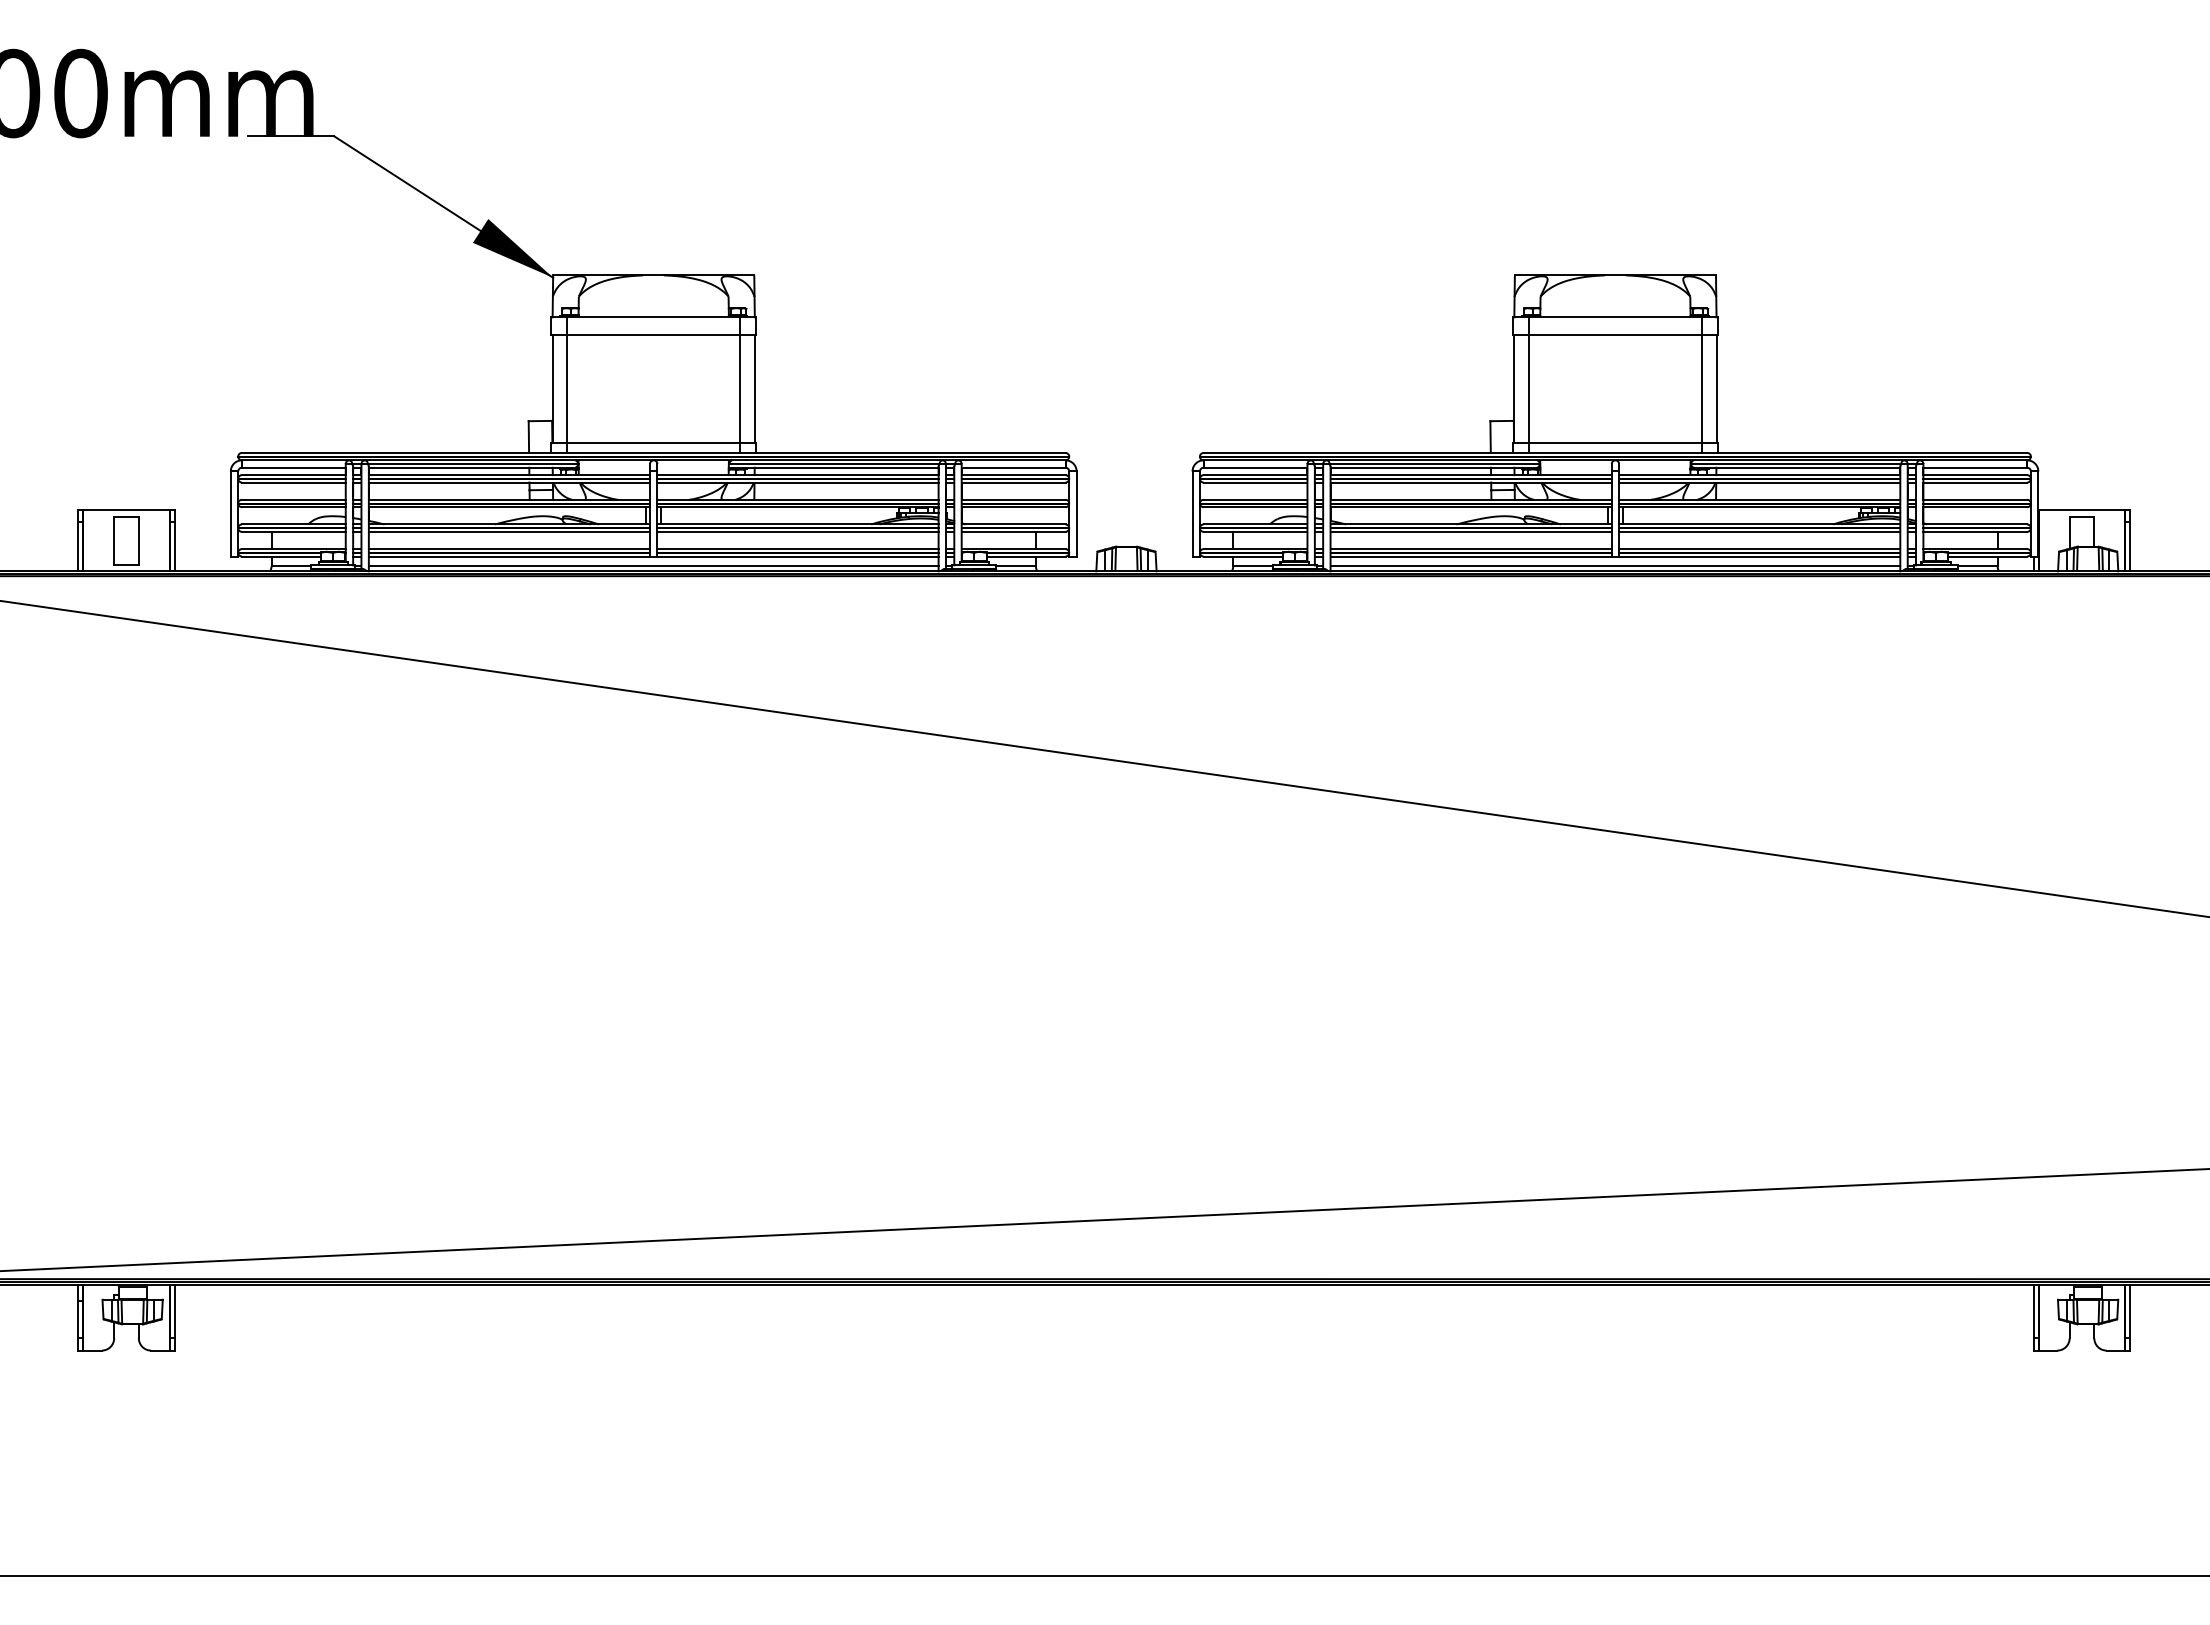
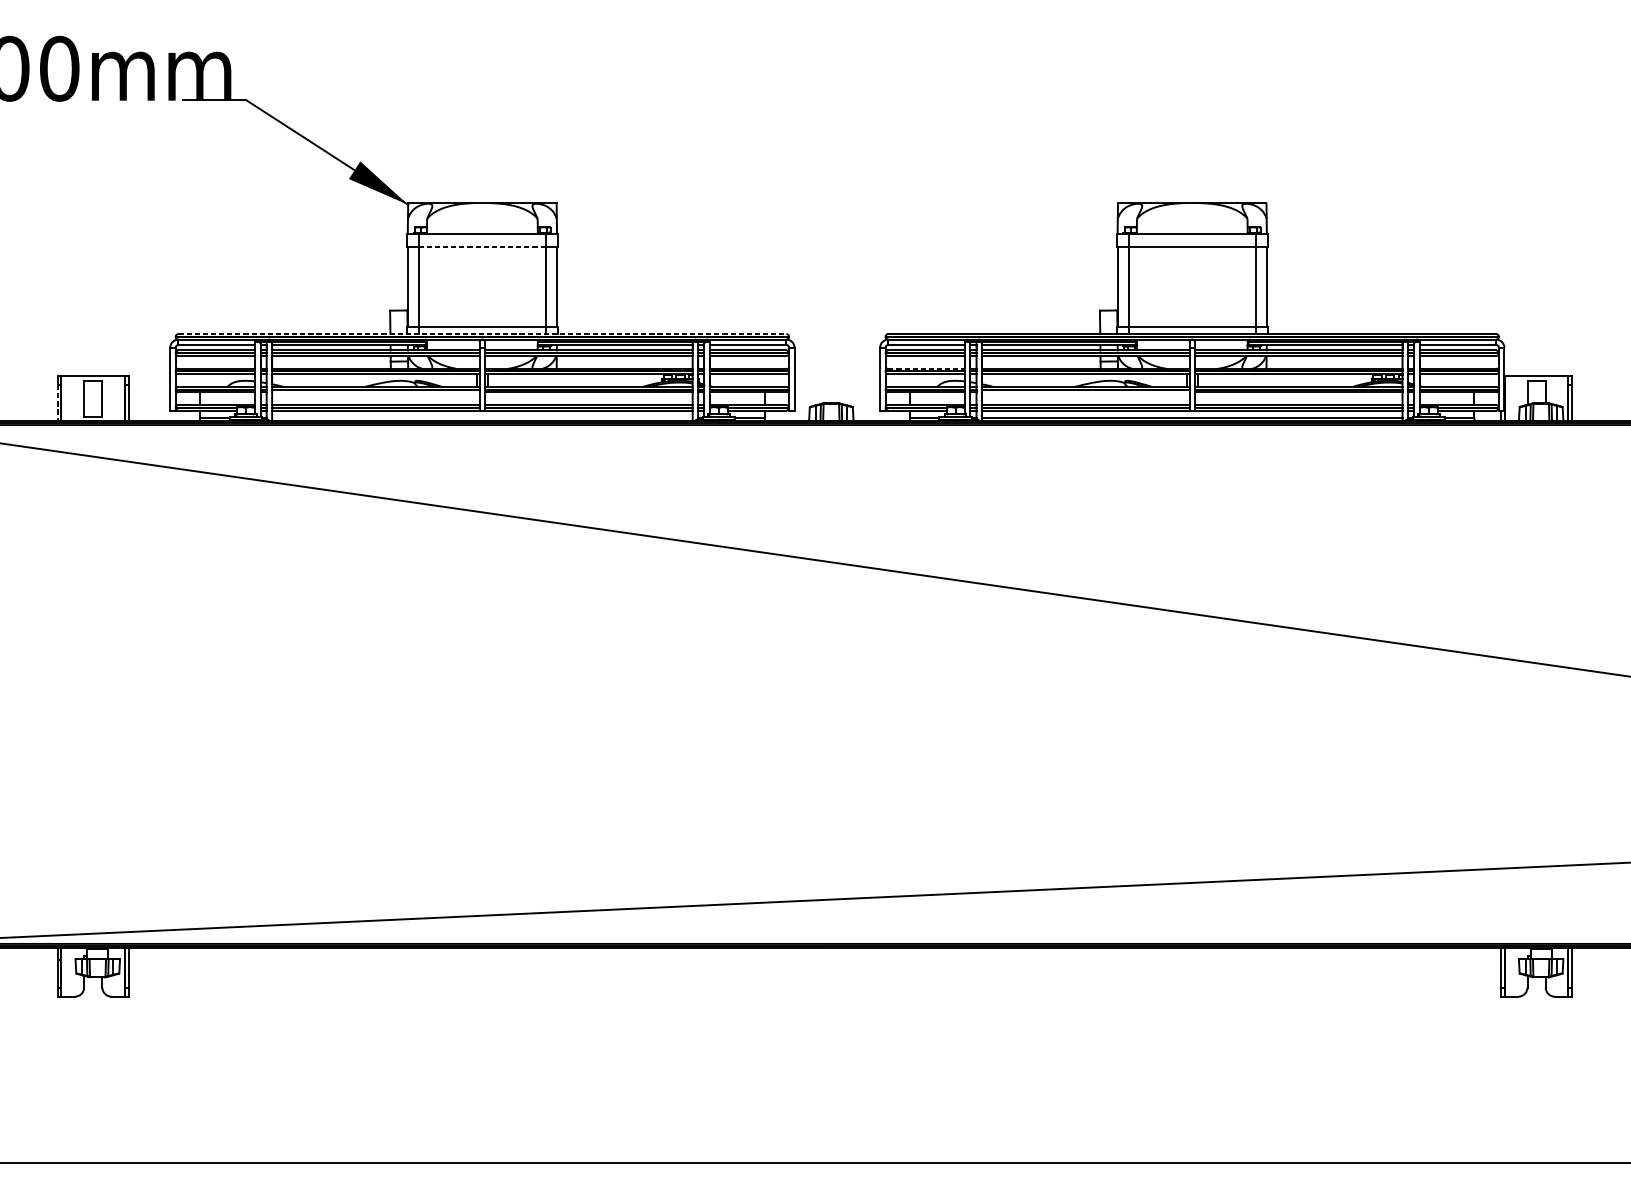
line: (654, 334) -> (482, 246), solid -> dashed
line: (653, 452) -> (482, 333), solid -> dashed
line: (1255, 499) -> (926, 368), solid -> dashed
line: (509, 531) -> (375, 392), removed
line: (1470, 531) -> (1085, 392), removed
line: (78, 546) -> (57, 403), solid -> dashed
line: (653, 566) -> (482, 417), removed

